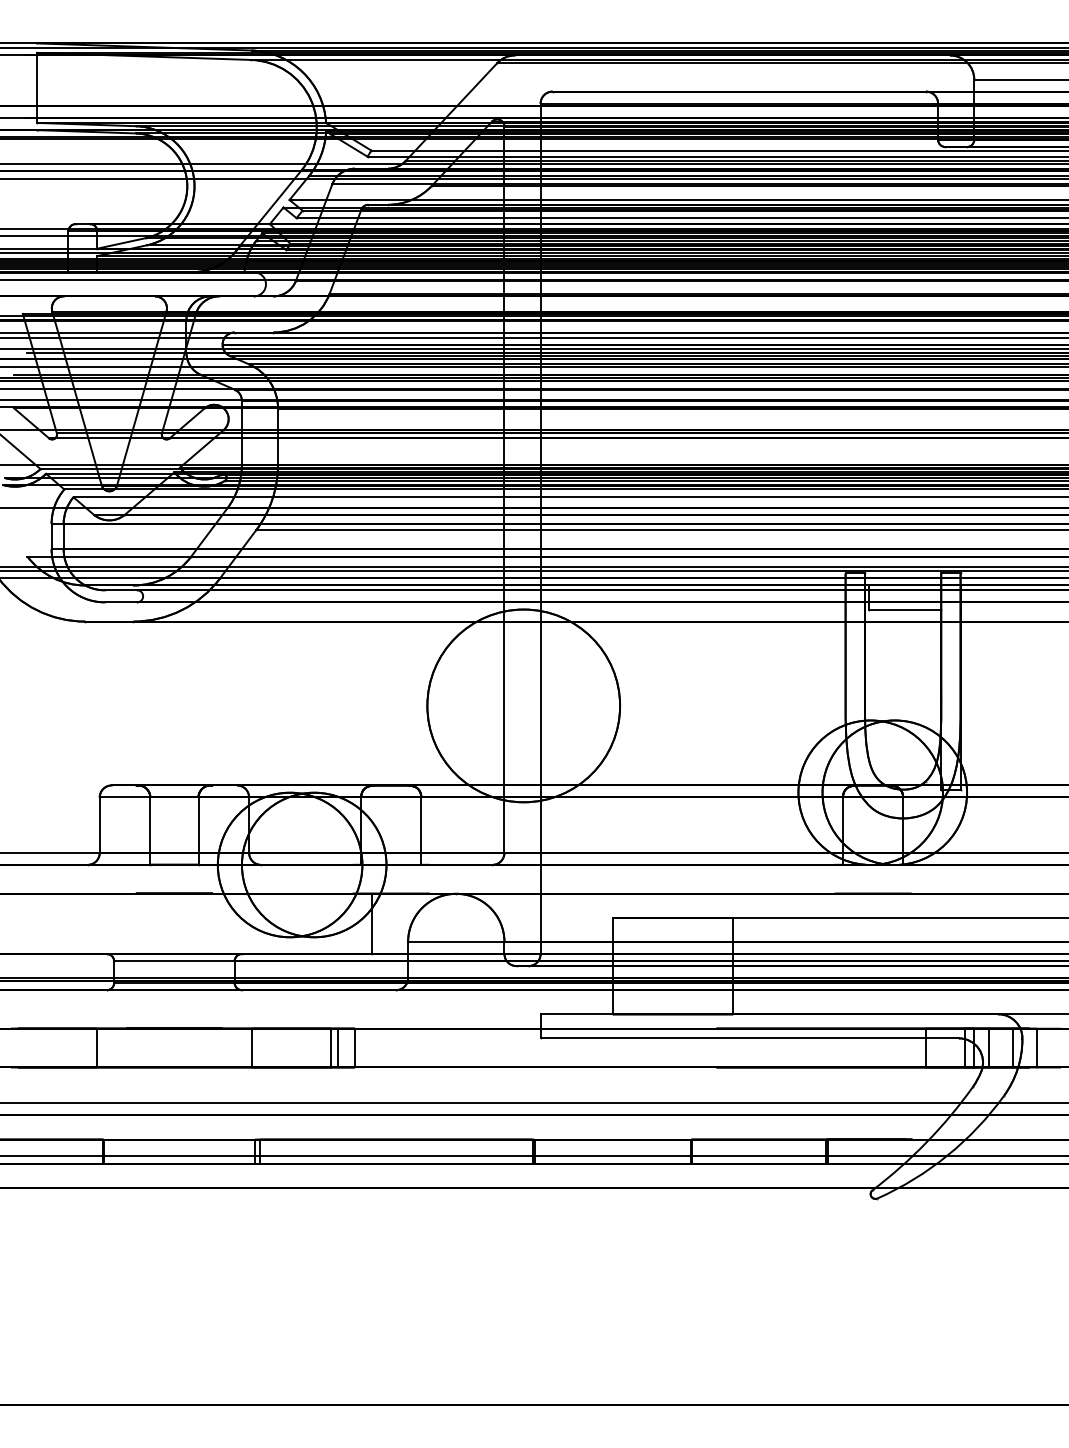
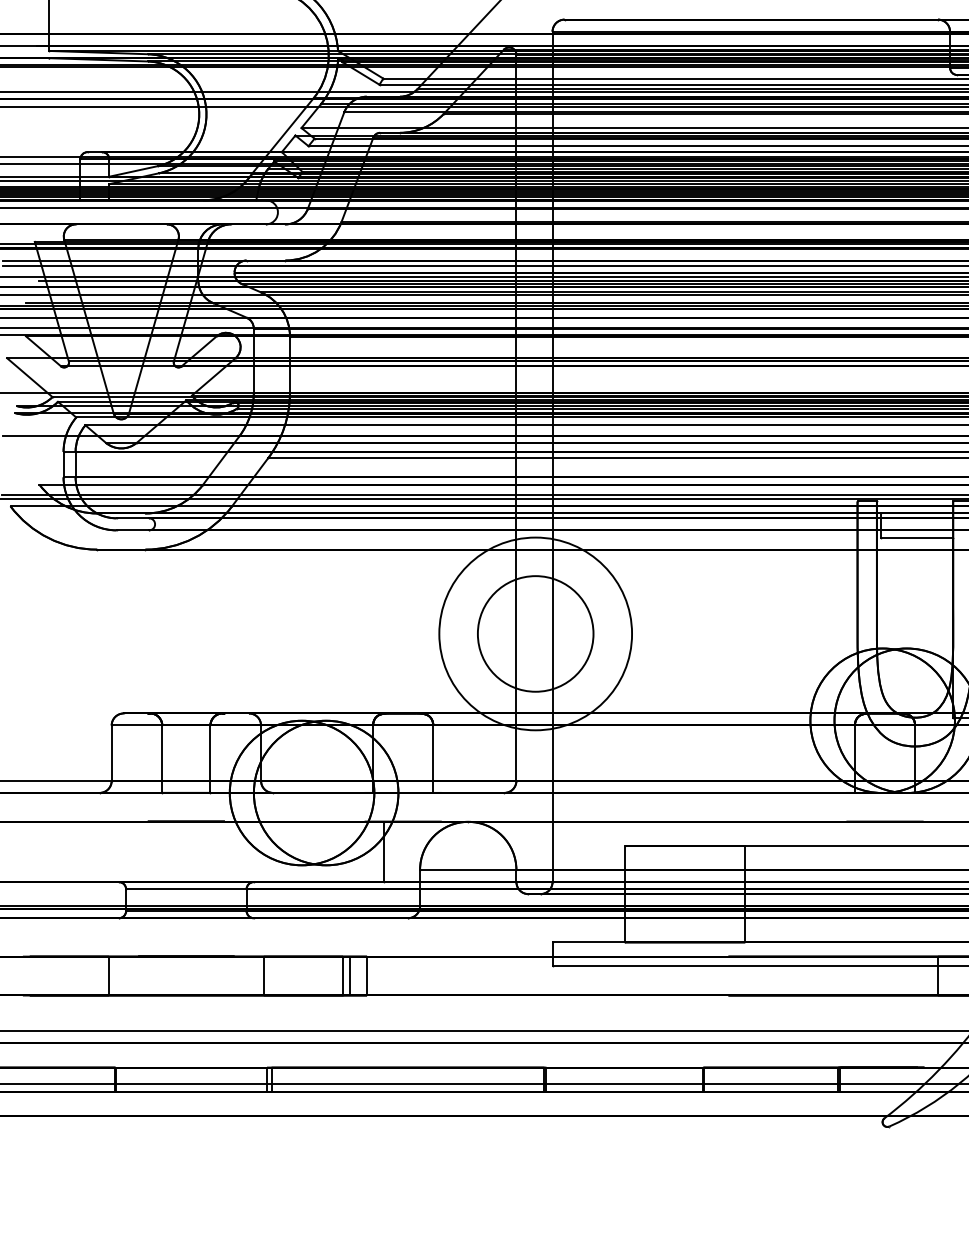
circle: (523, 705) -> (535, 633), size x0.6

